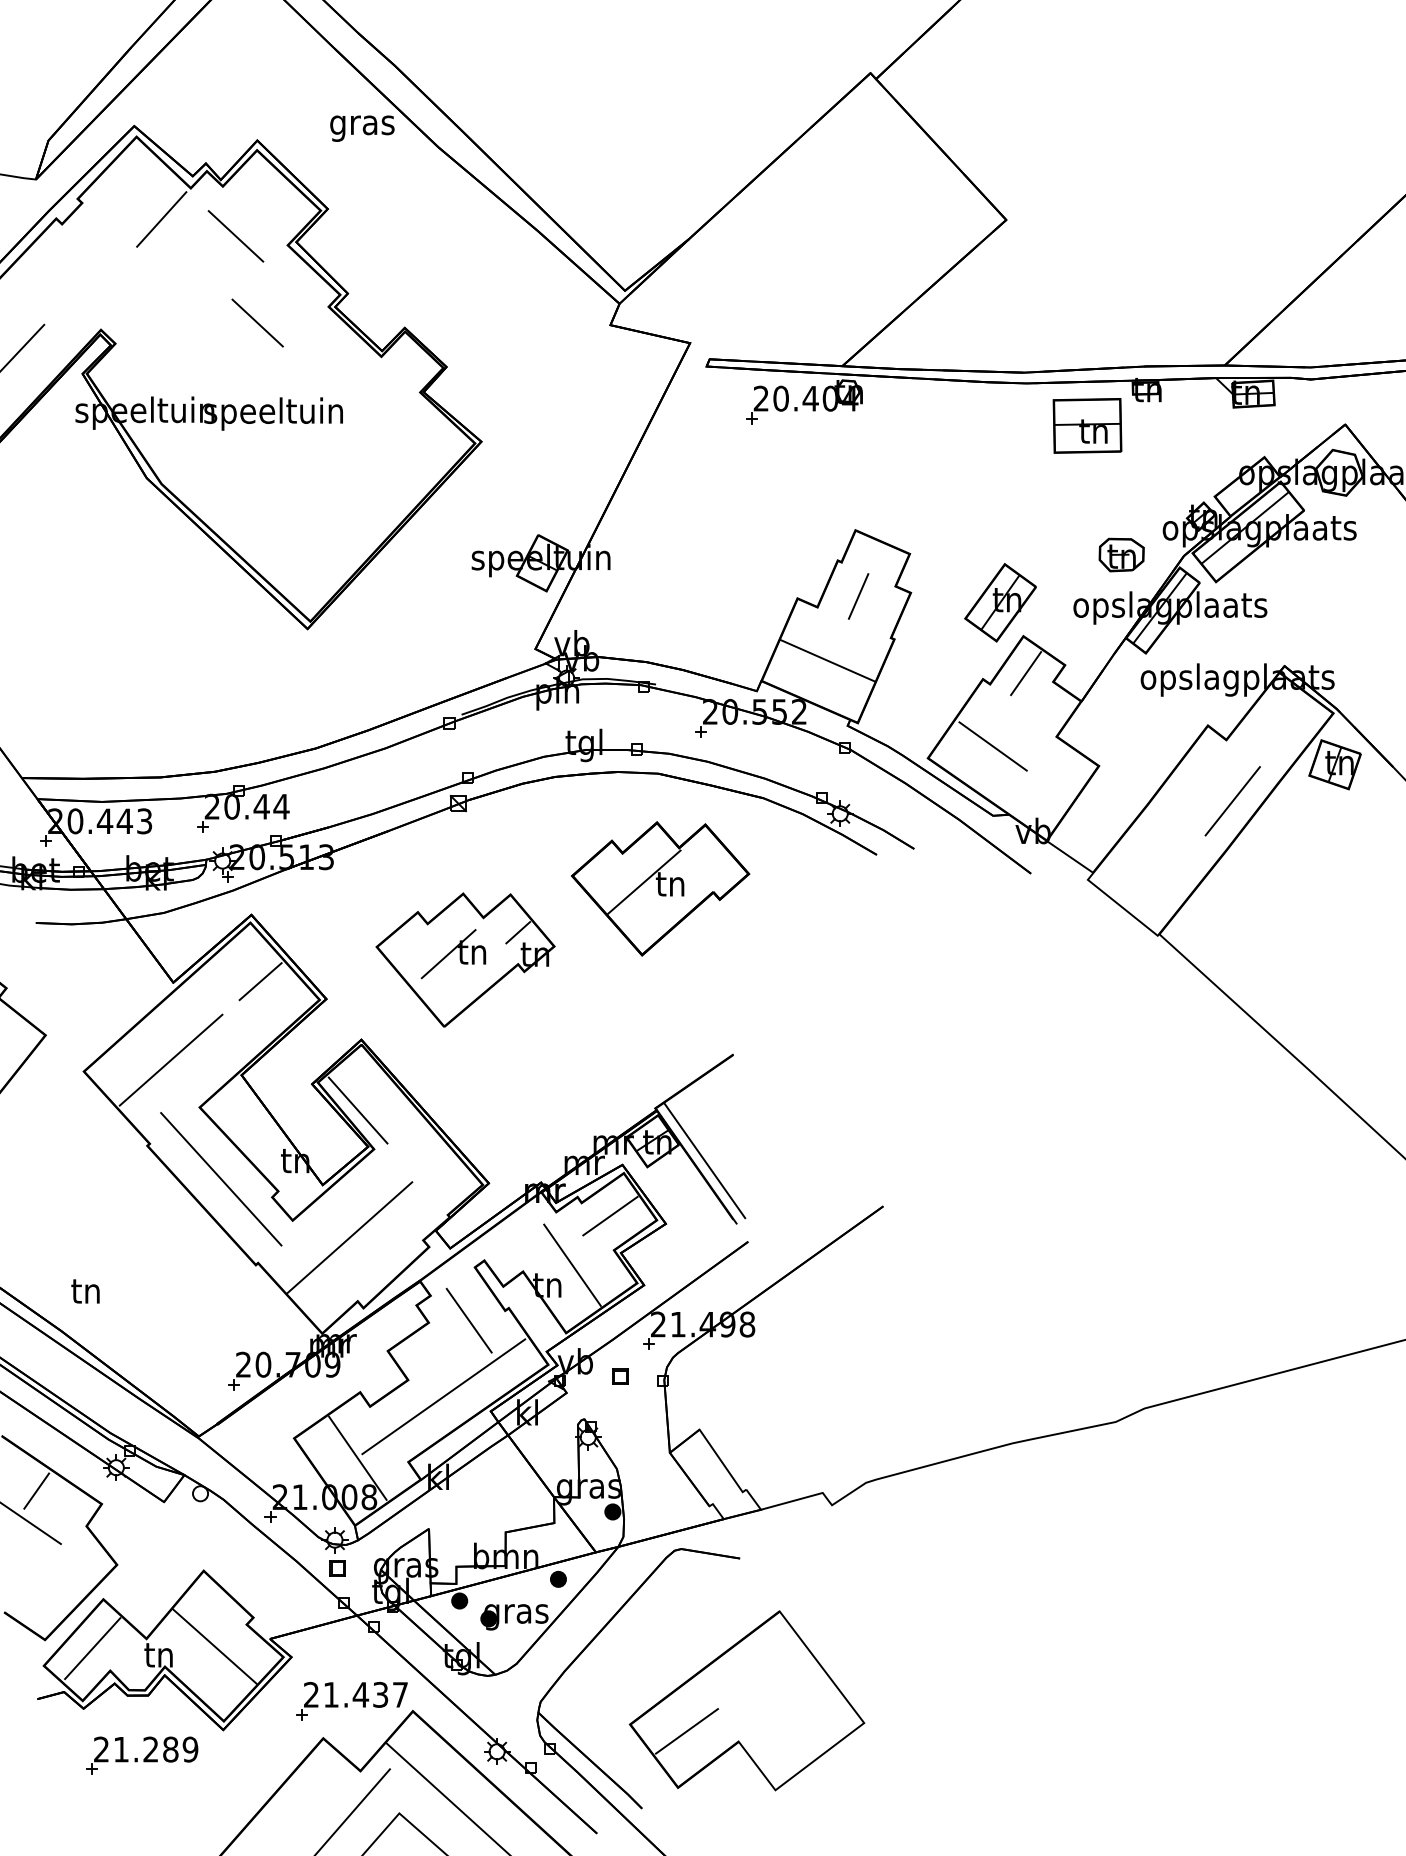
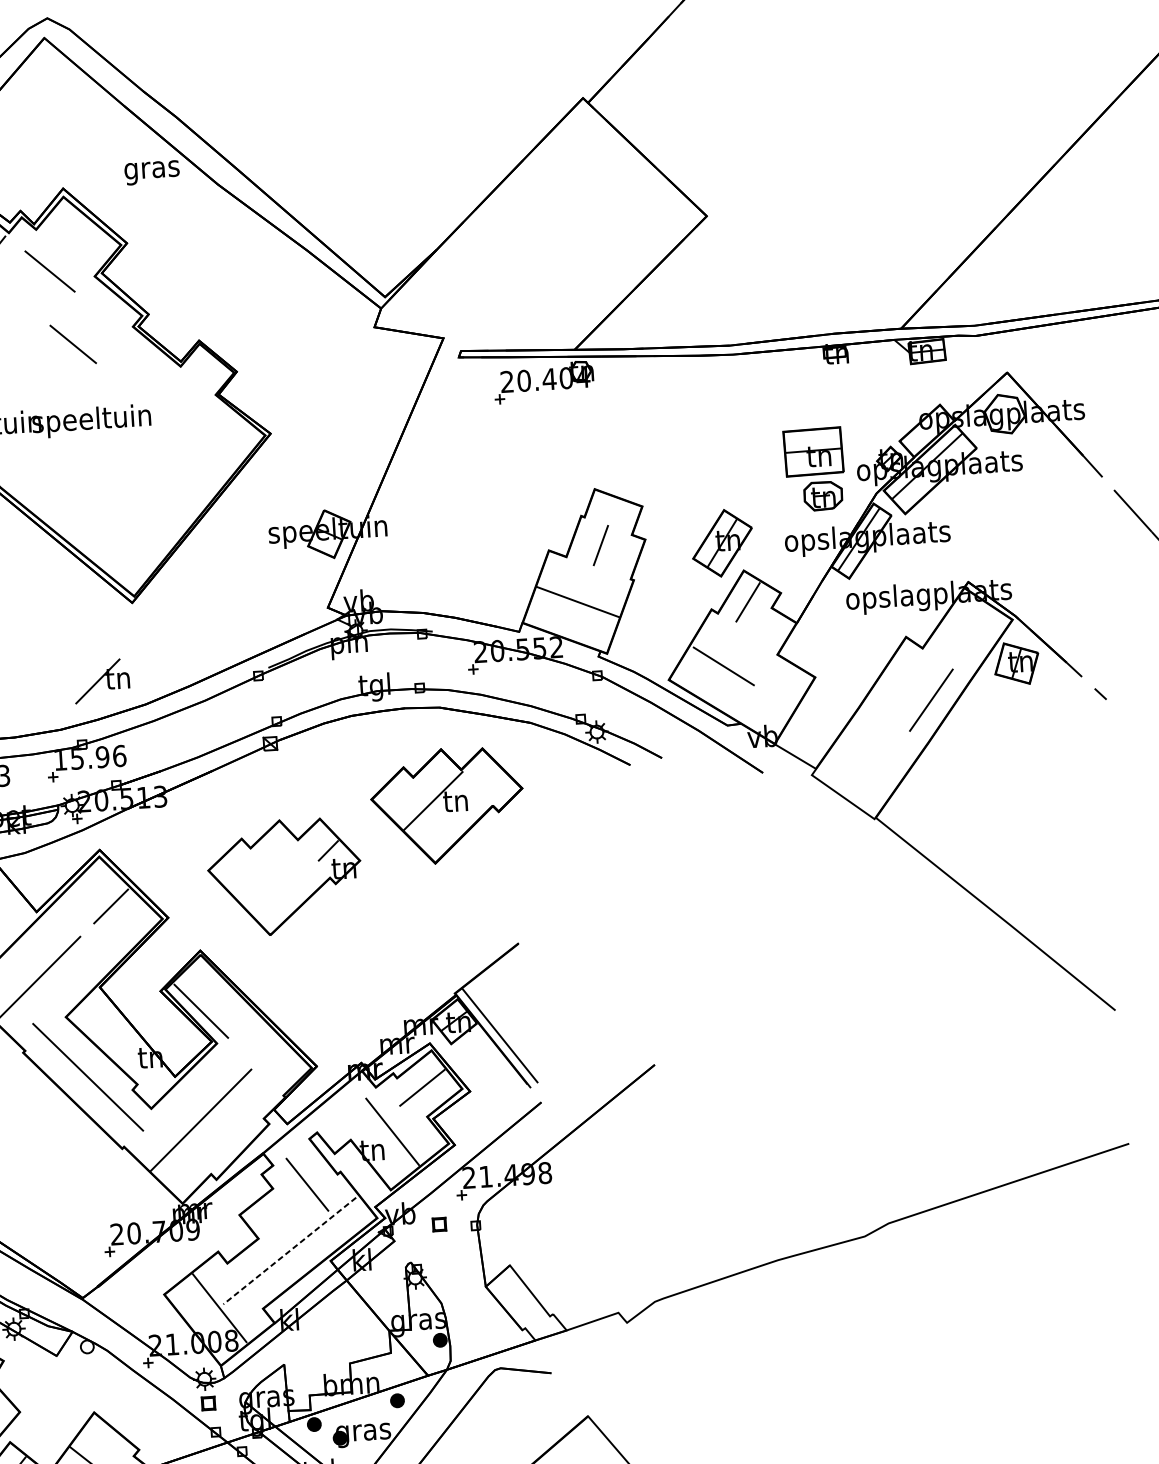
part: (1087, 425) -> (813, 451), moved
text: (246, 806) -> (89, 757), 20.44 -> 15.96
part: (453, 954) -> (102, 681), moved
line: (443, 1396) -> (289, 1250), solid -> dashed

